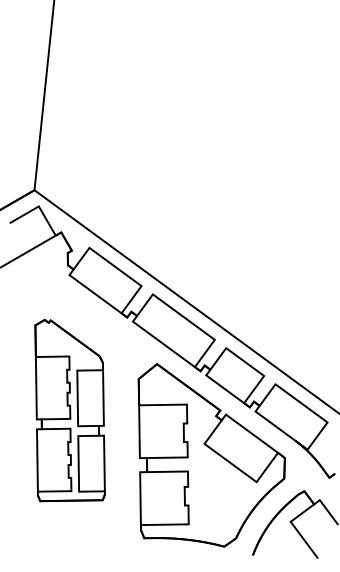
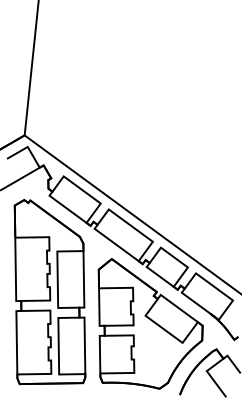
part: (69, 410) -> (49, 292), size x1.43

